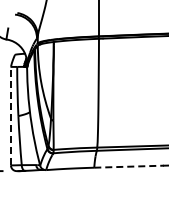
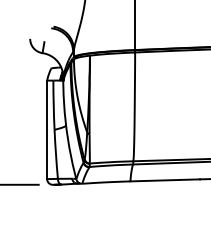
line: (11, 115) -> (47, 129), dashed -> solid
line: (129, 166) -> (165, 180), dashed -> solid

